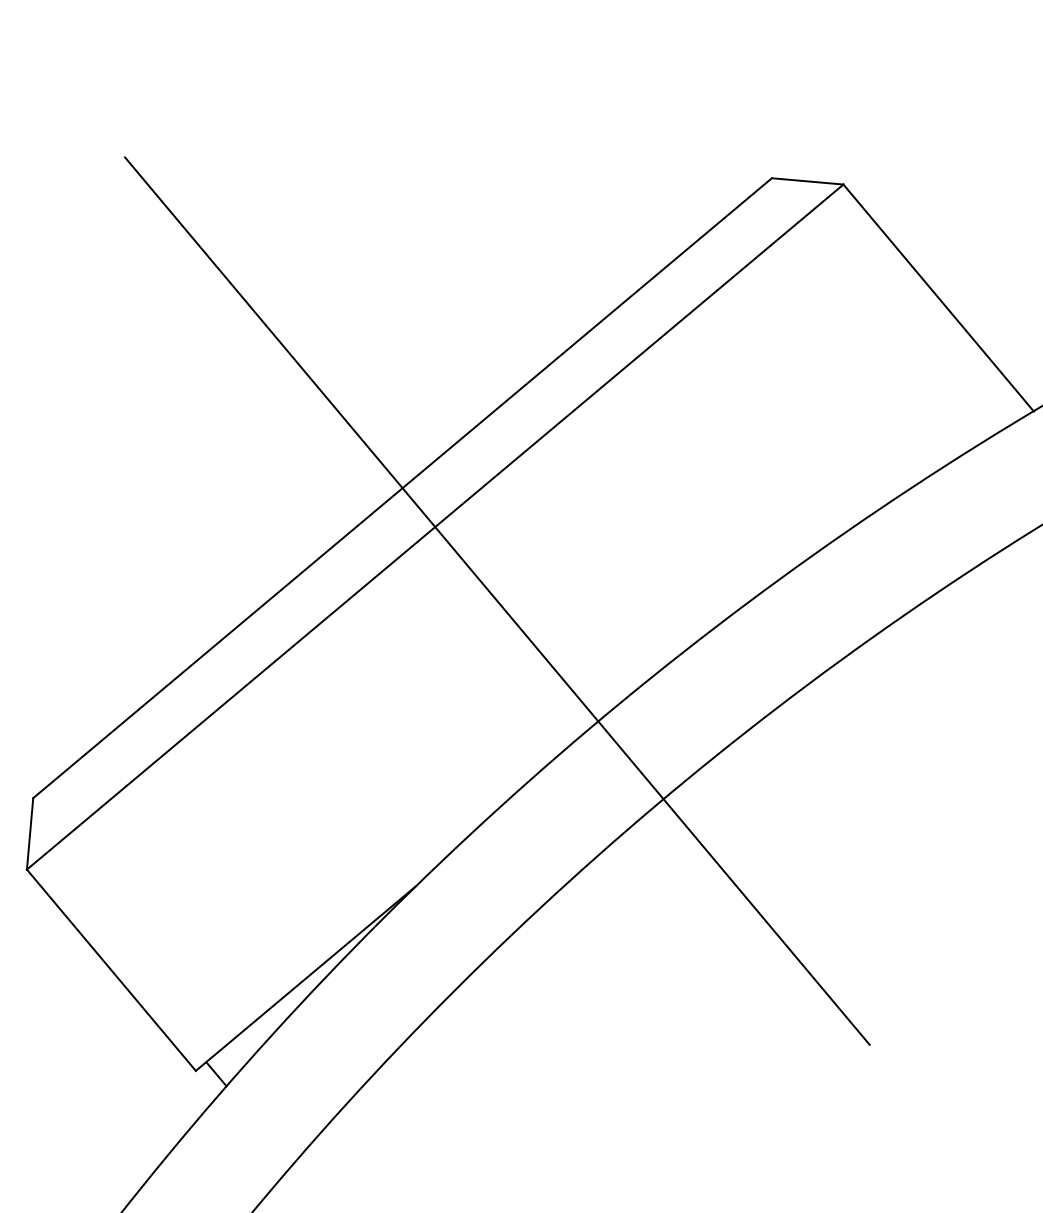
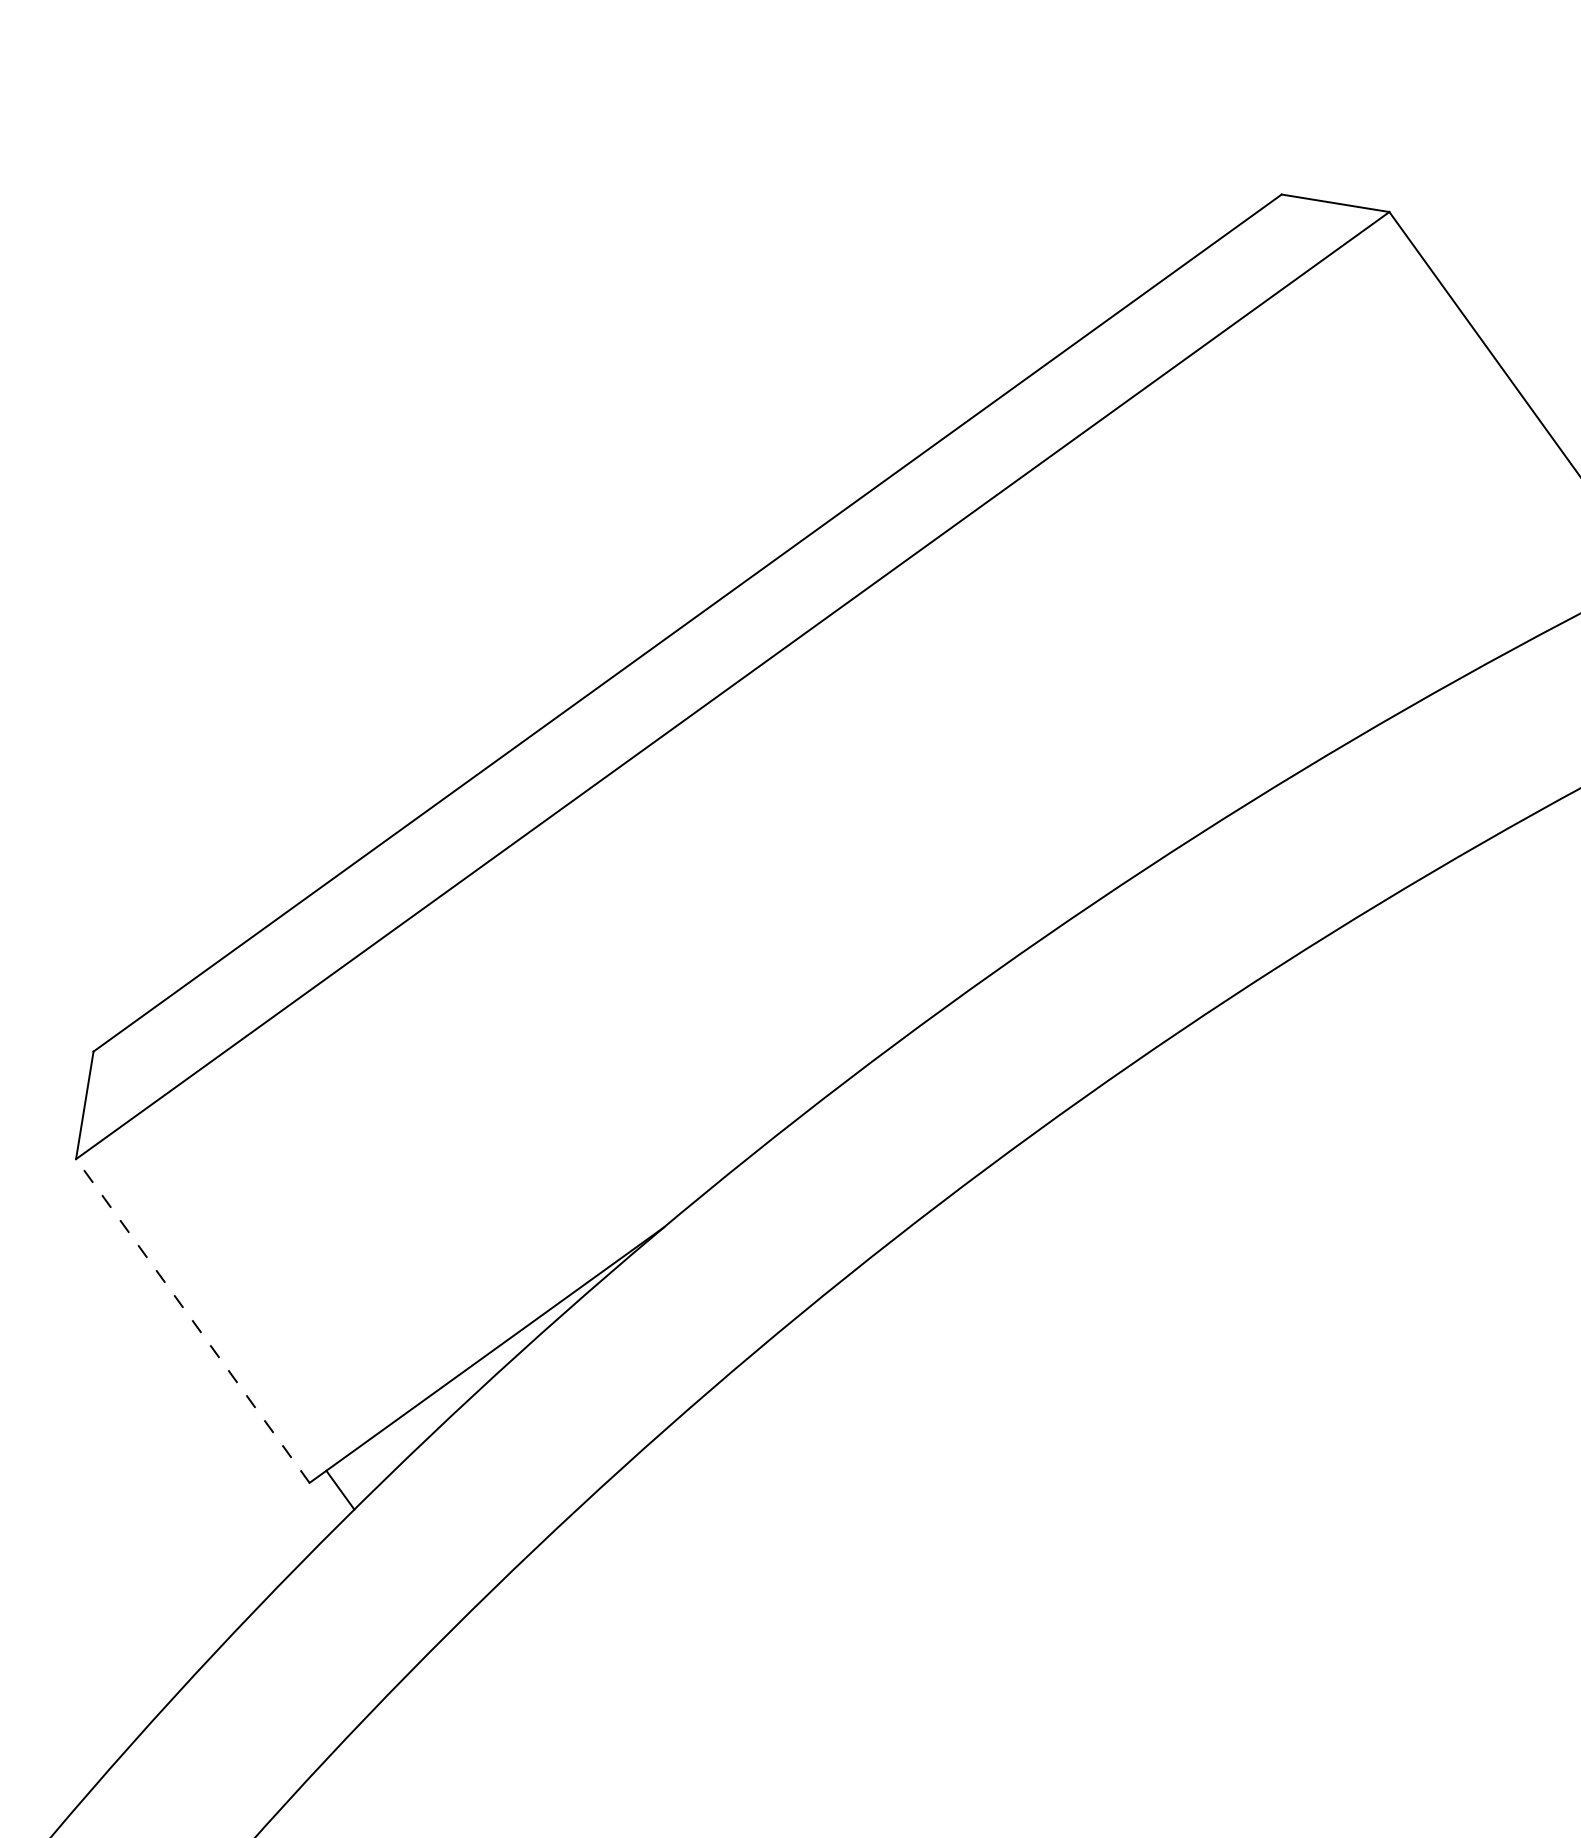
line: (497, 600) -> (818, 803), removed
line: (111, 969) -> (193, 1319), solid -> dashed

